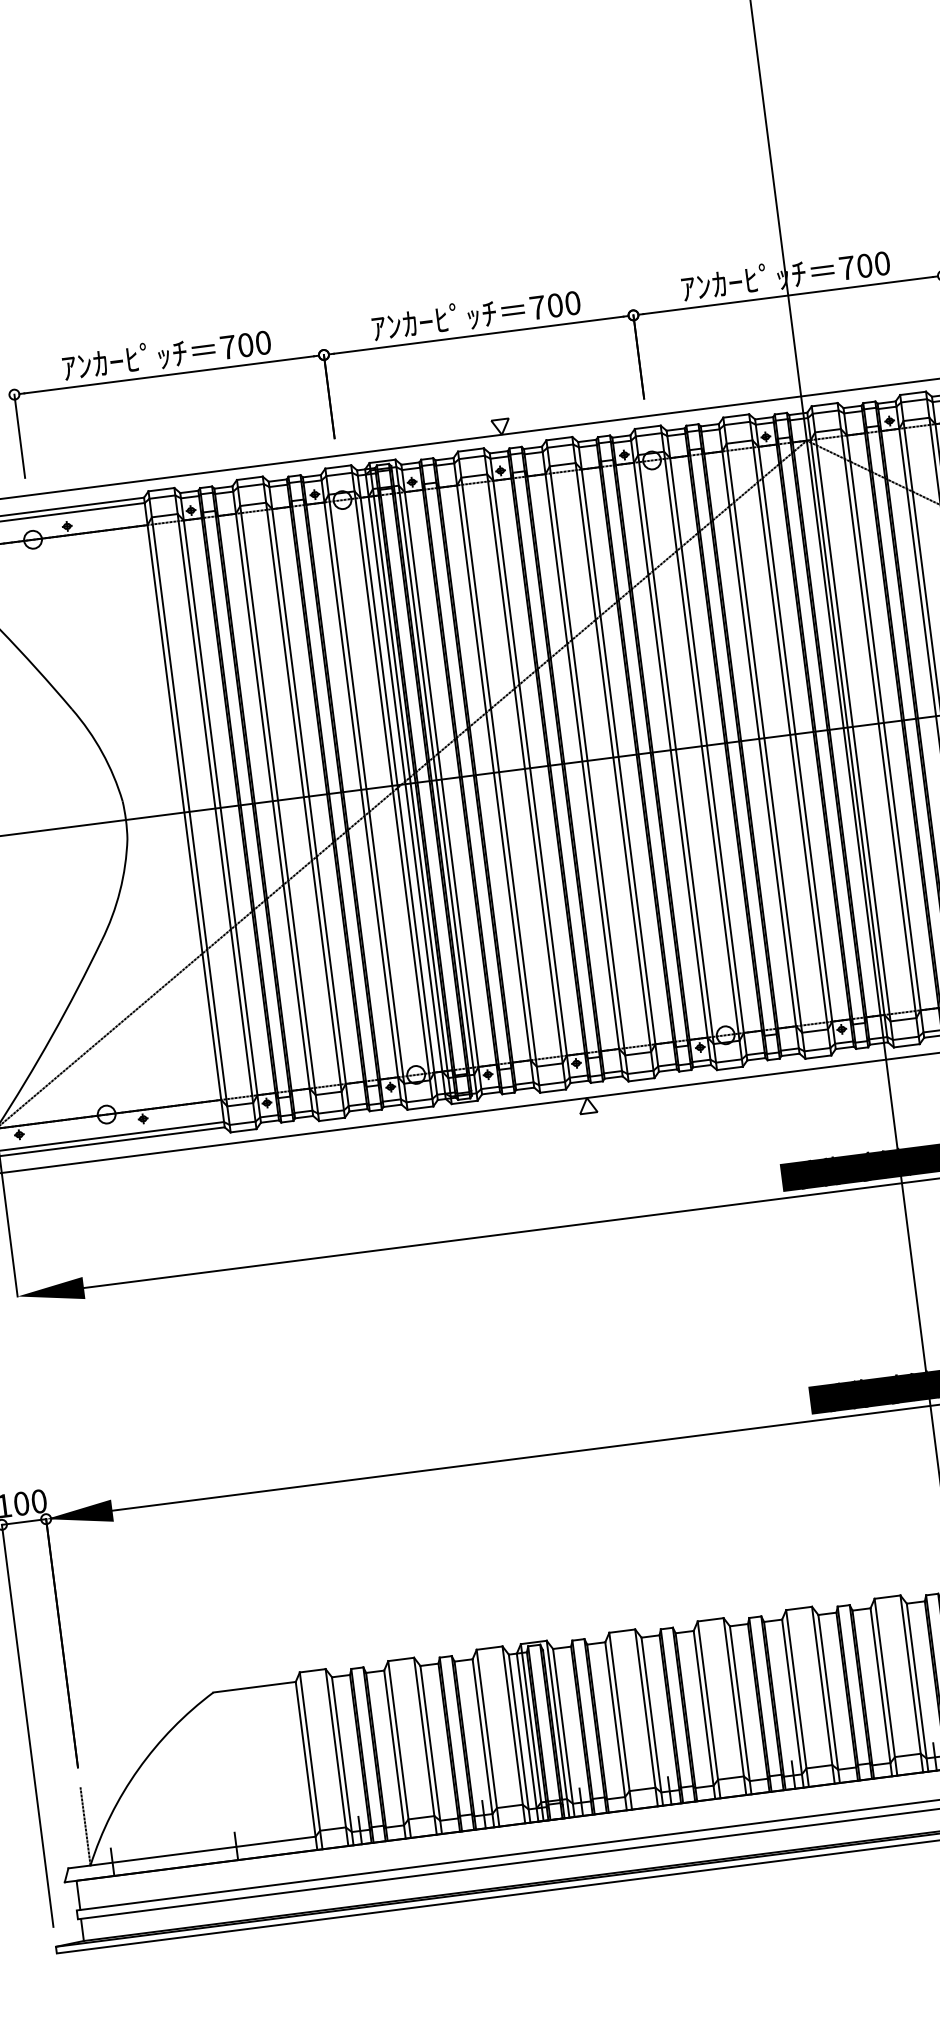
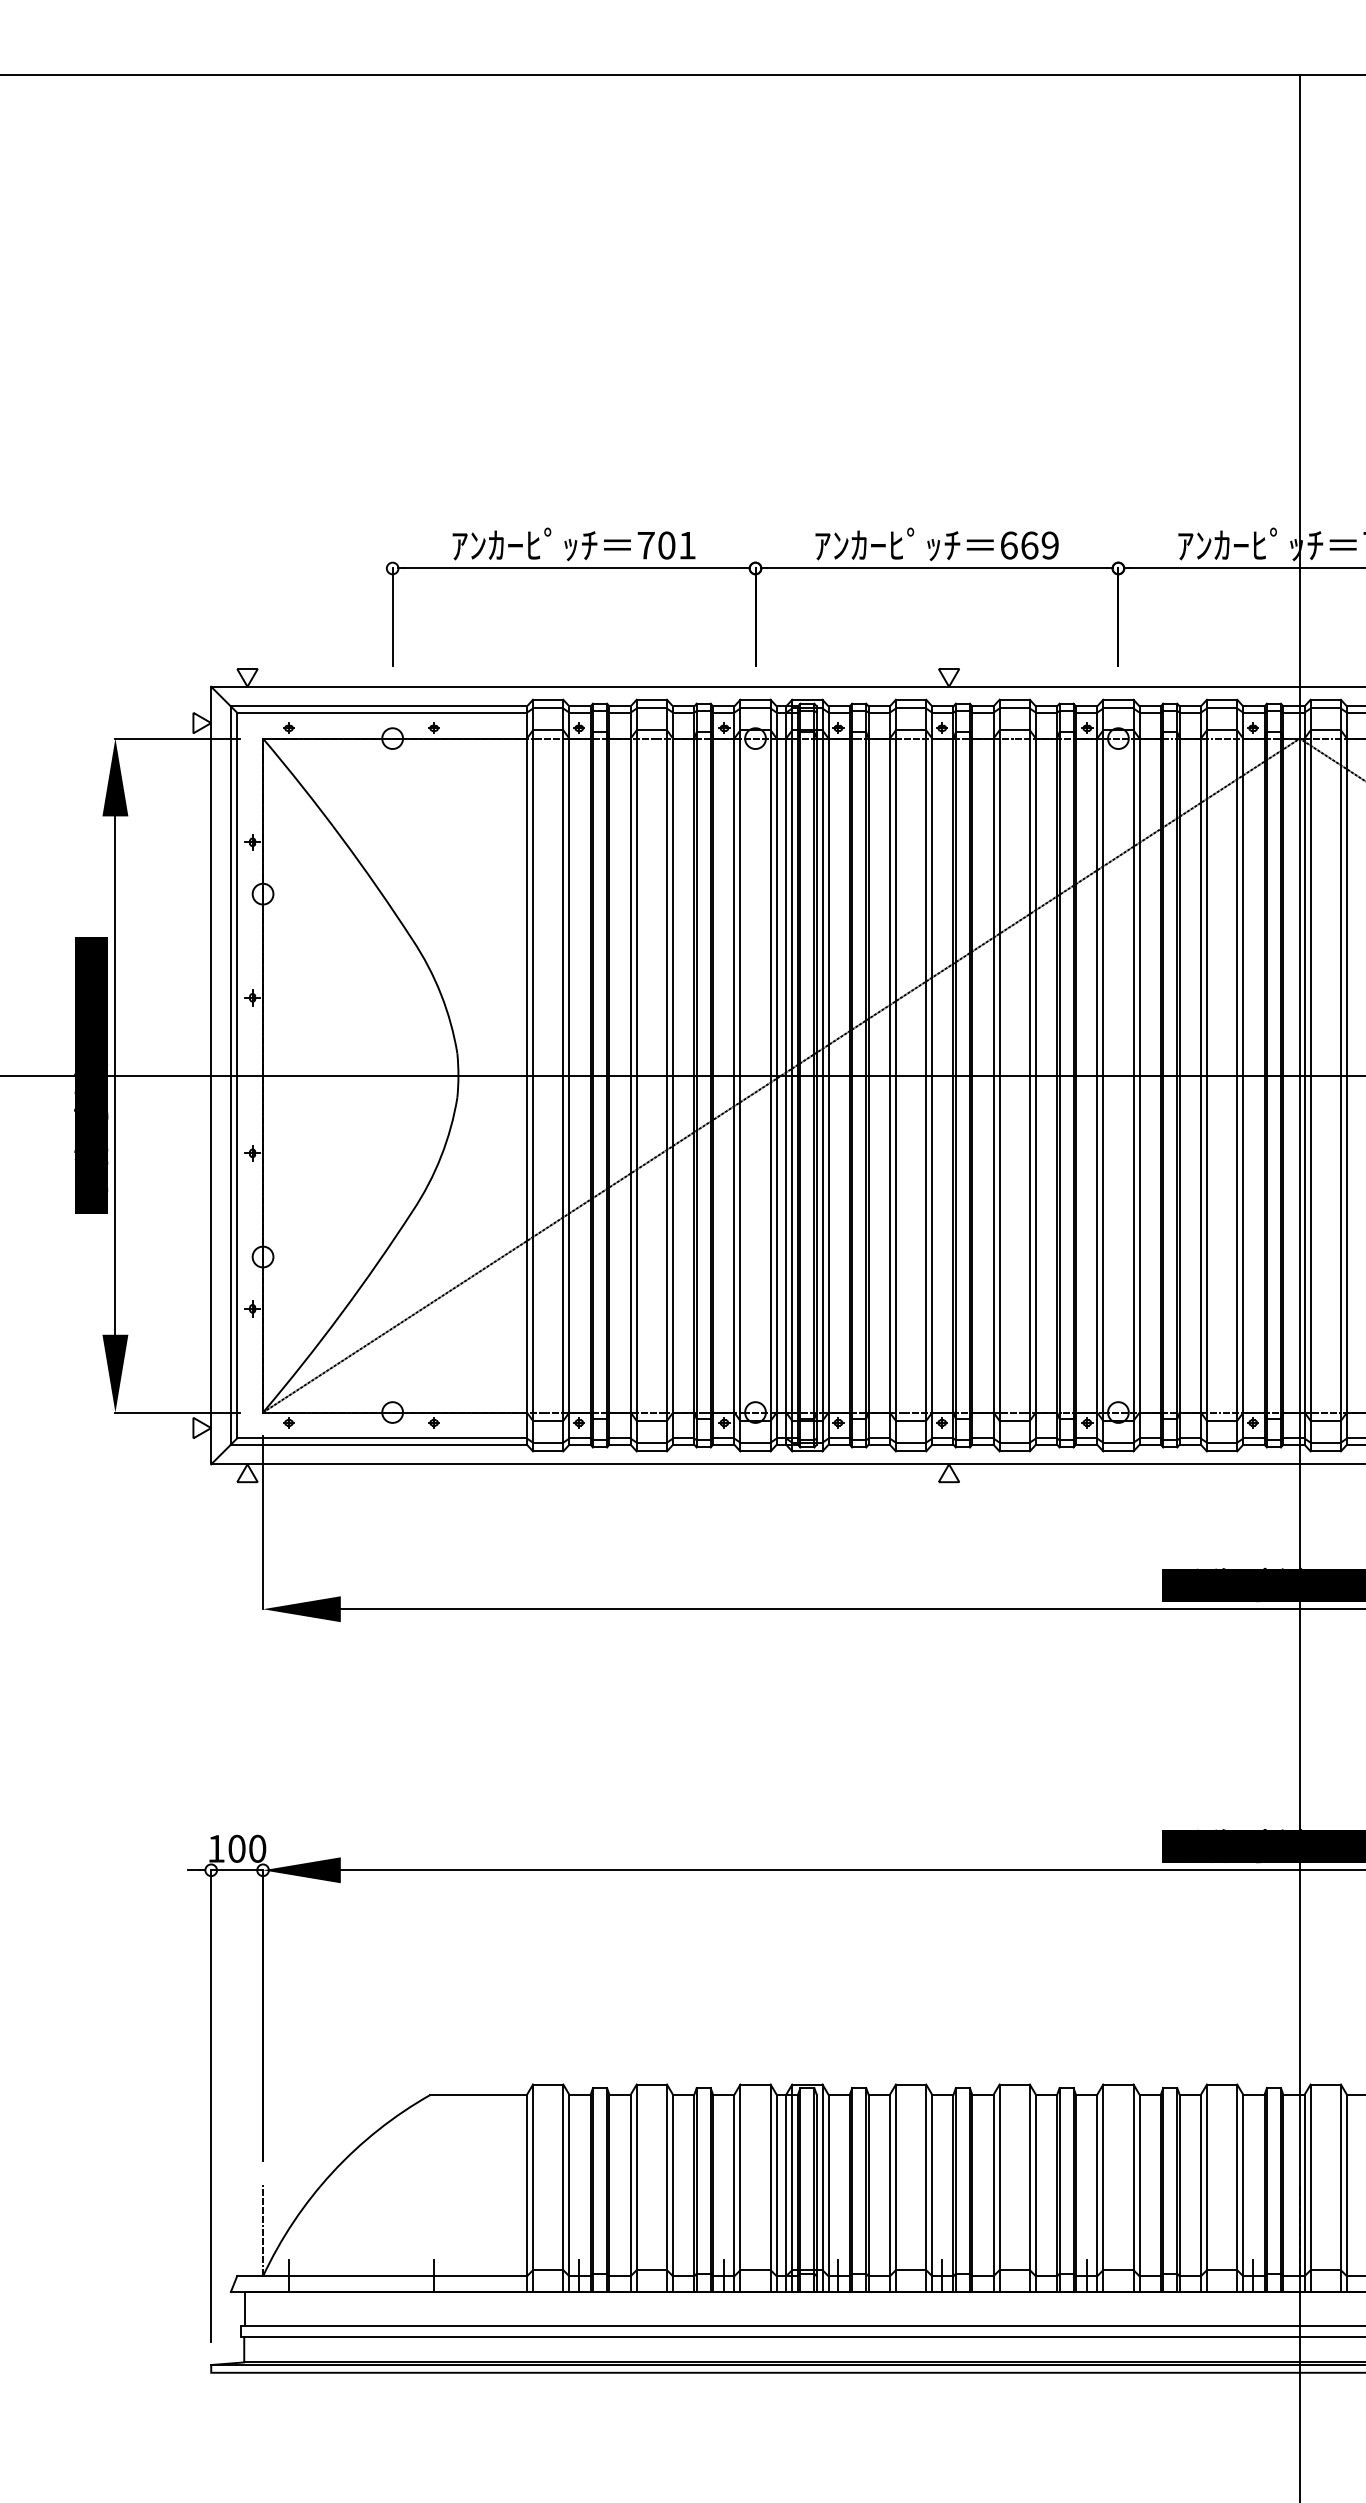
text: (555, 305) -> (1029, 545), 700 -> 669
text: (263, 342) -> (687, 545), 700 -> 701

